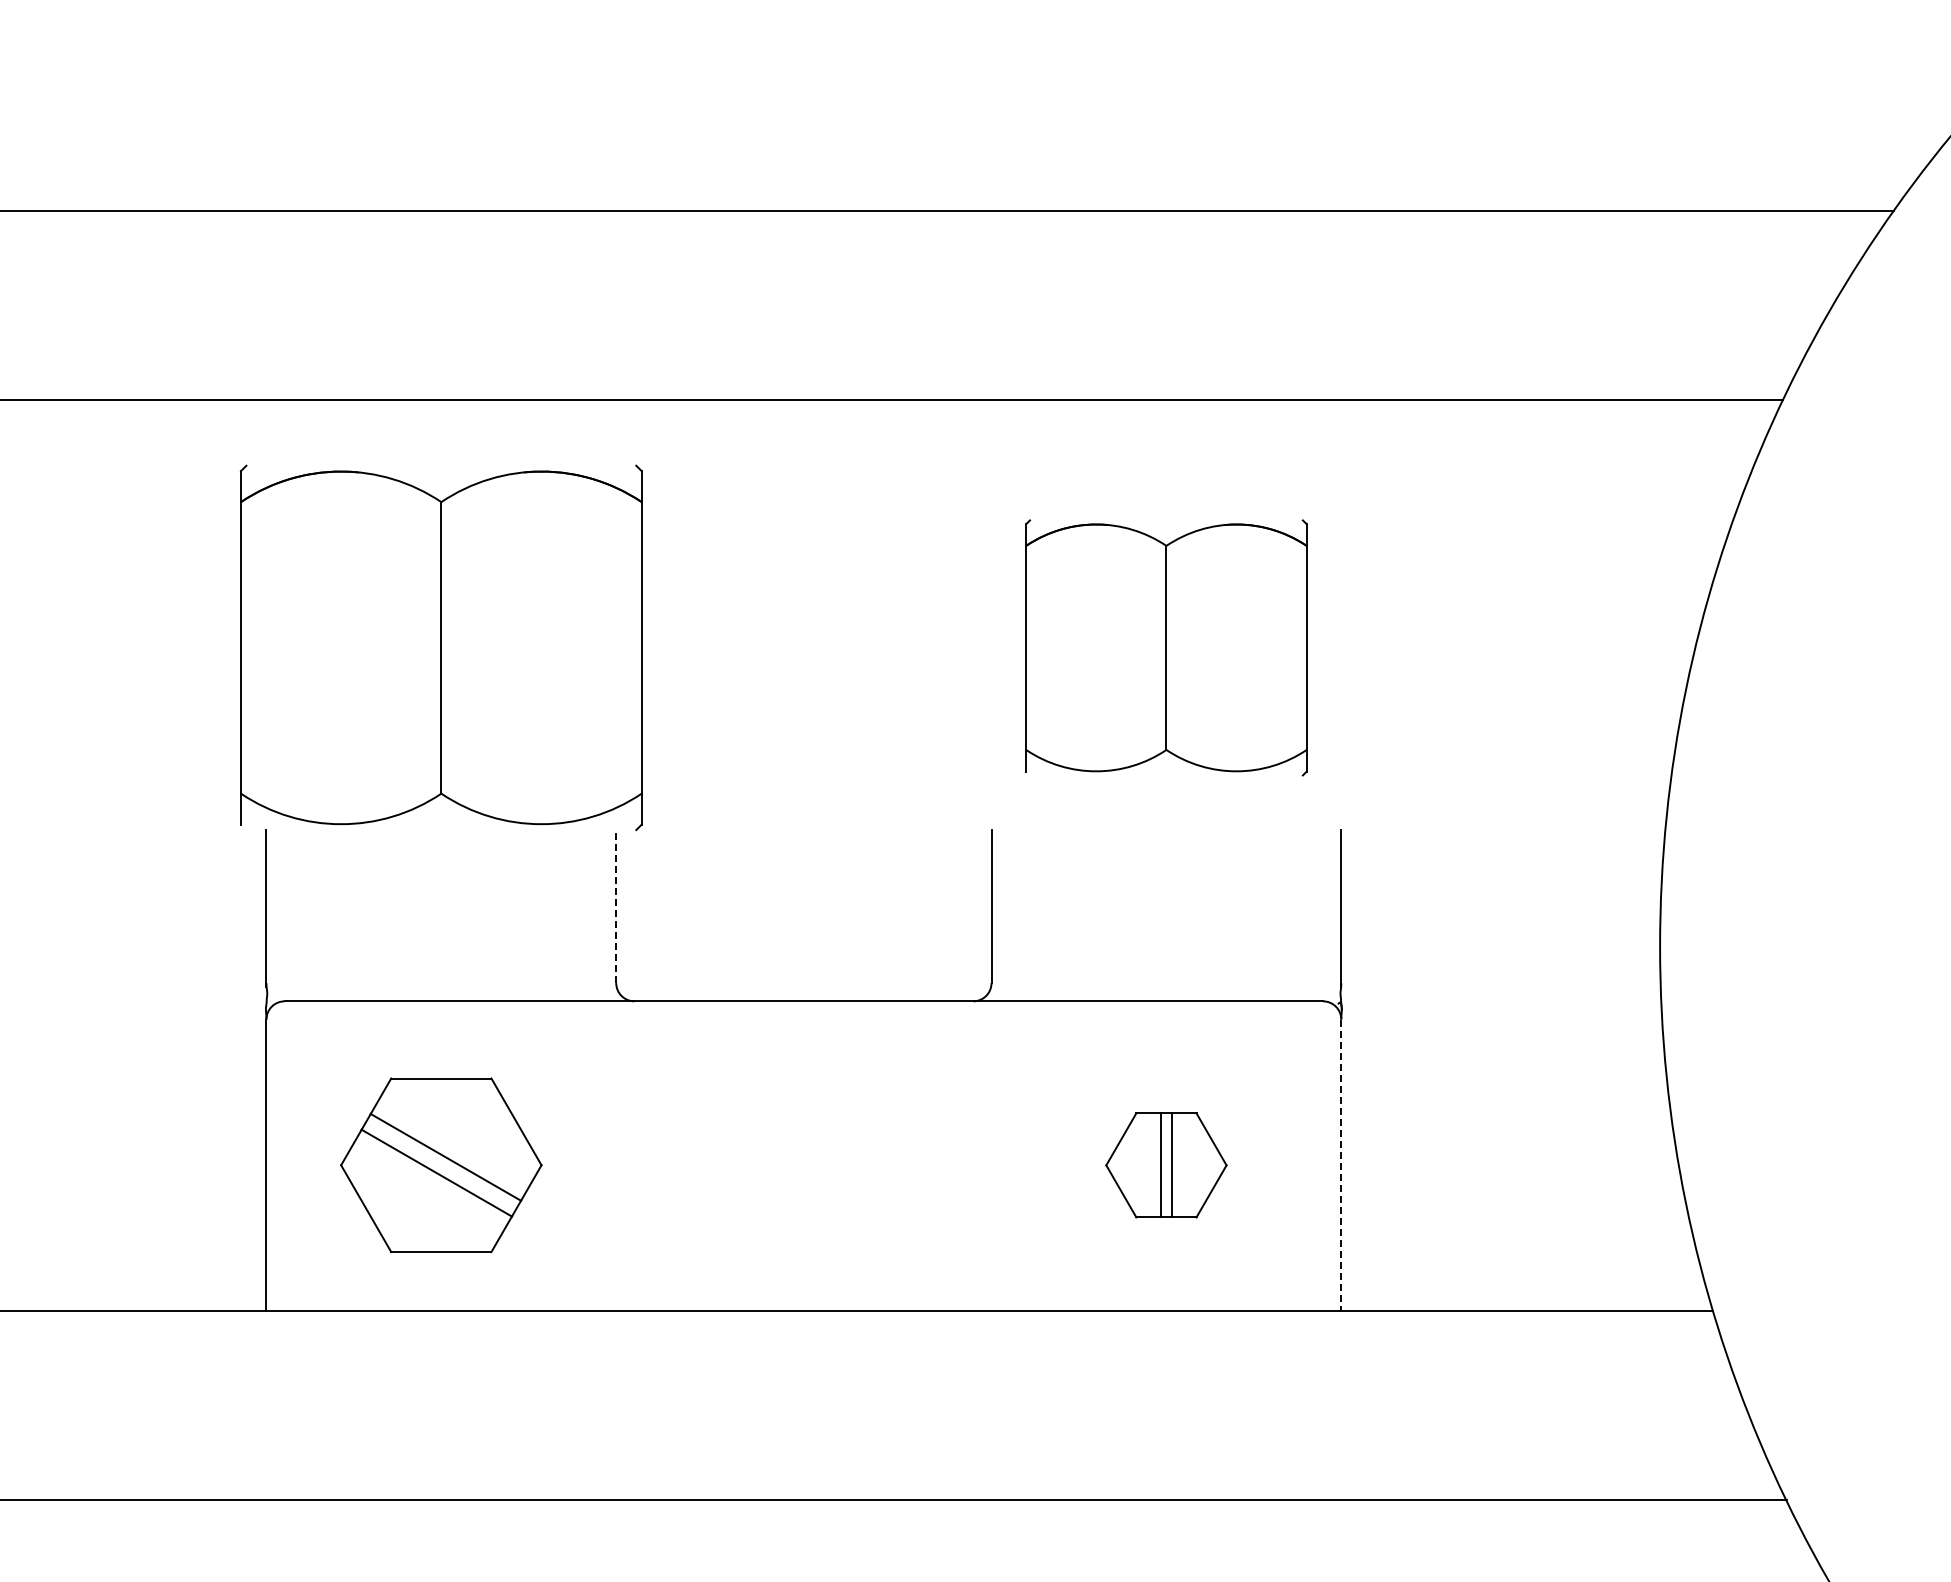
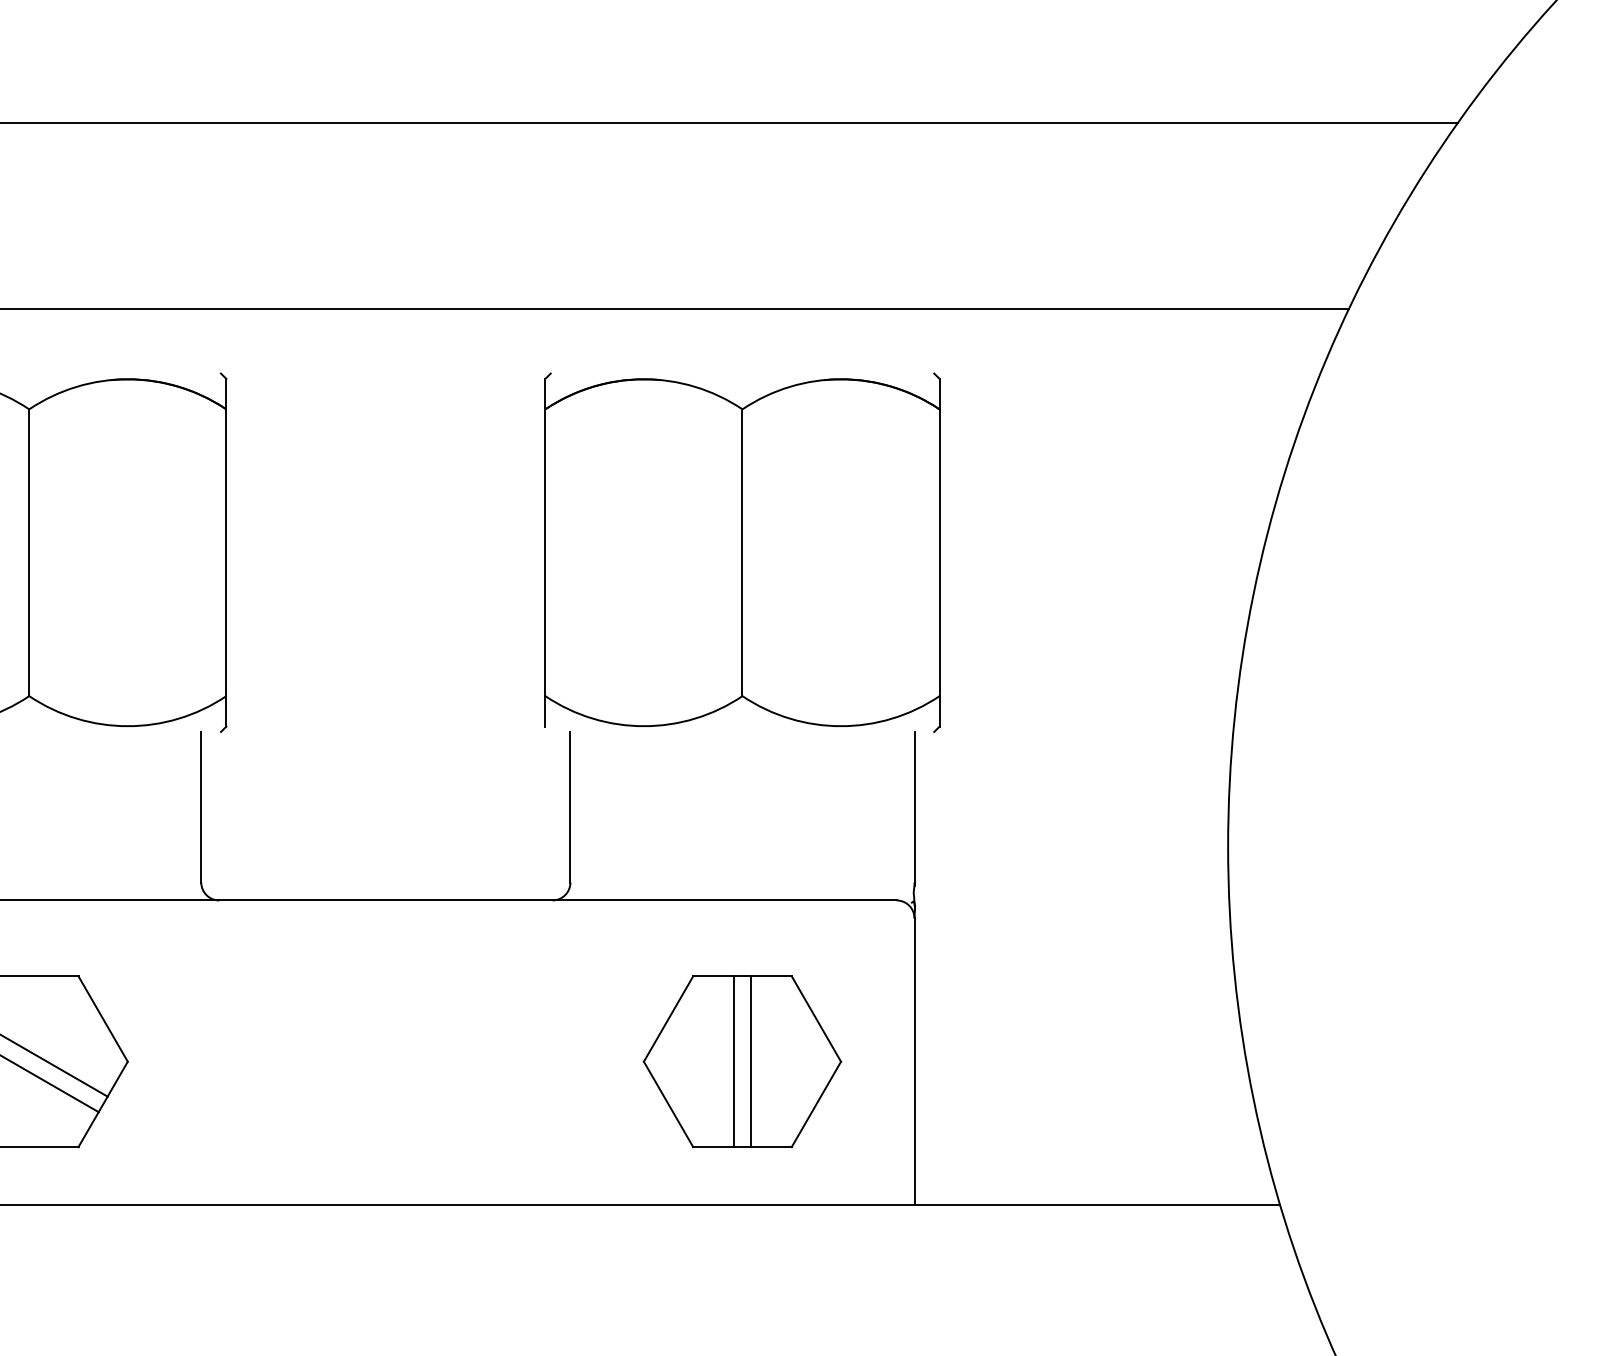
part: (1166, 647) -> (742, 552), size x1.43
line: (616, 906) -> (201, 807), dashed -> solid
part: (1166, 1165) -> (742, 1061), size x1.67
line: (1341, 1165) -> (914, 1061), dashed -> solid

